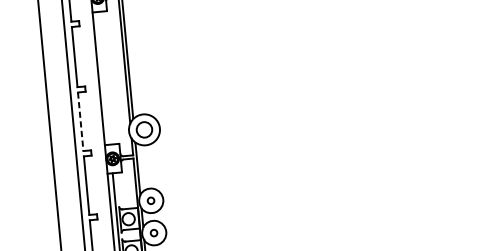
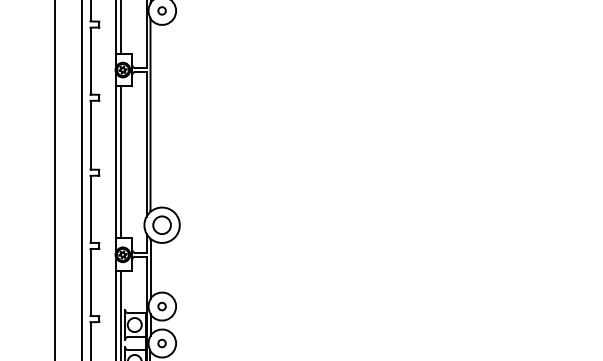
line: (103, 78) -> (121, 162), added
line: (80, 121) -> (90, 209), dashed -> solid

